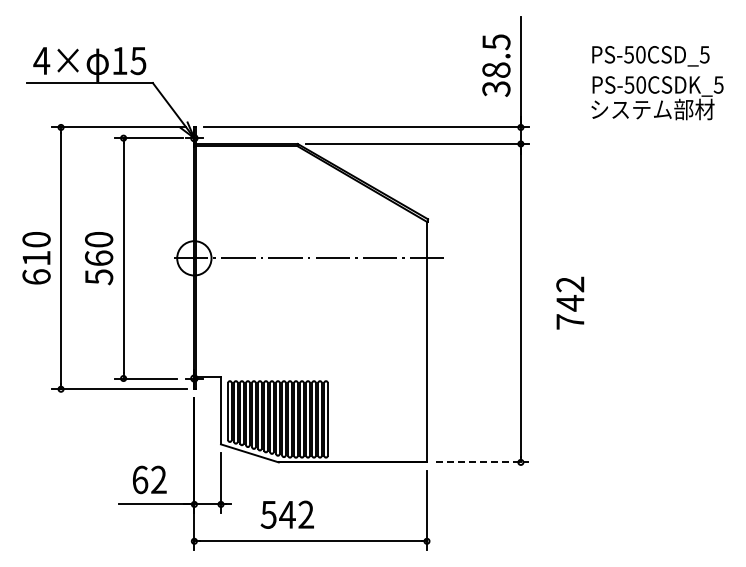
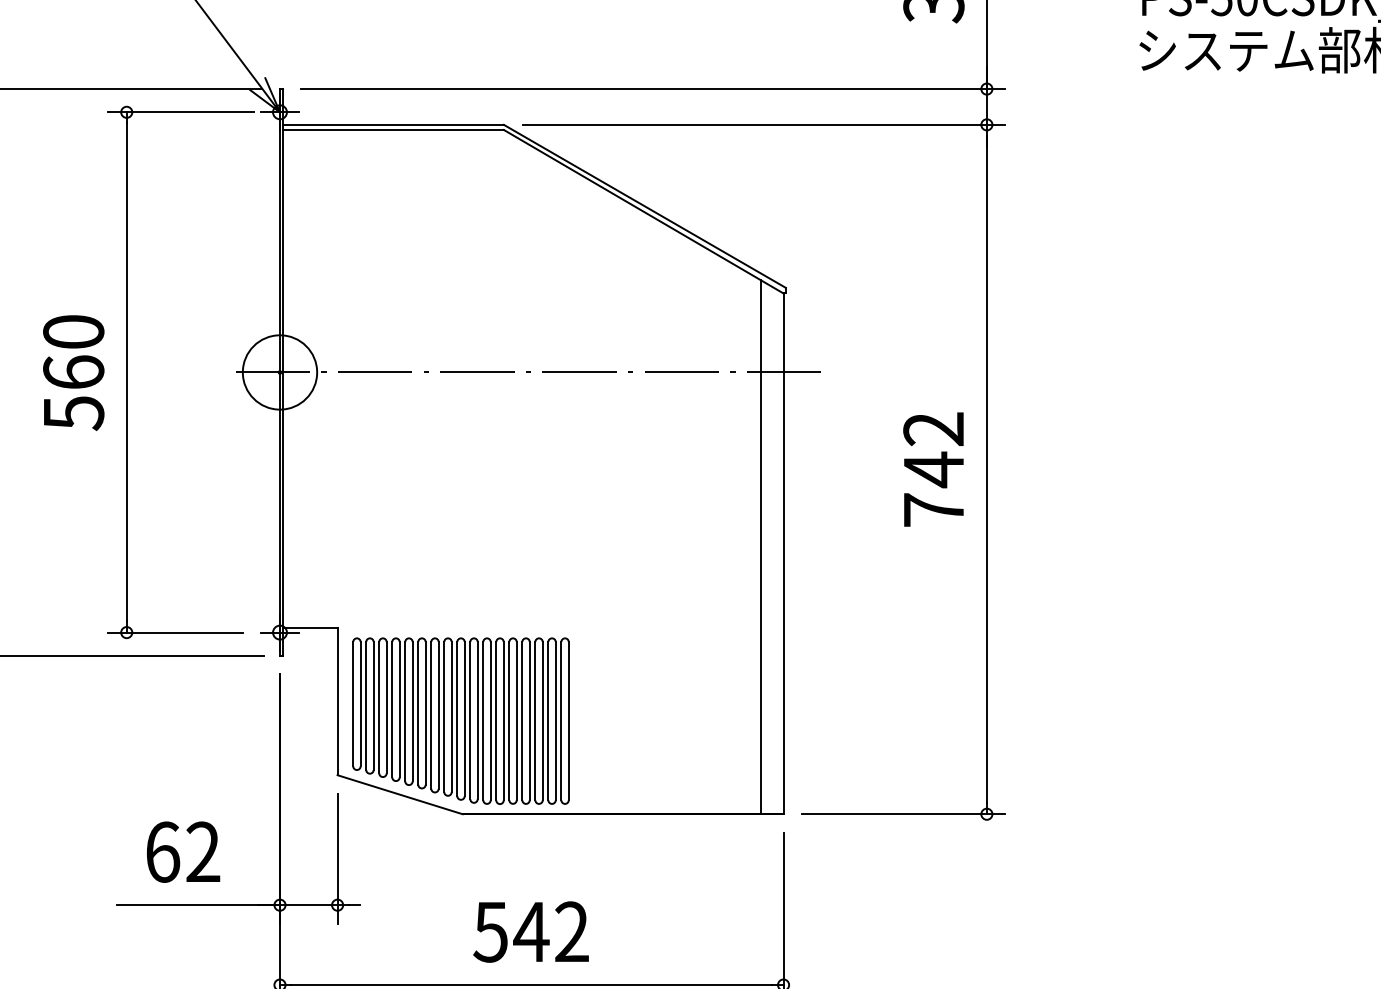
text: (570, 302) -> (934, 468), moved
line: (416, 338) -> (760, 545), added
line: (482, 462) -> (903, 814), dashed -> solid
text: (286, 514) -> (529, 931), moved

